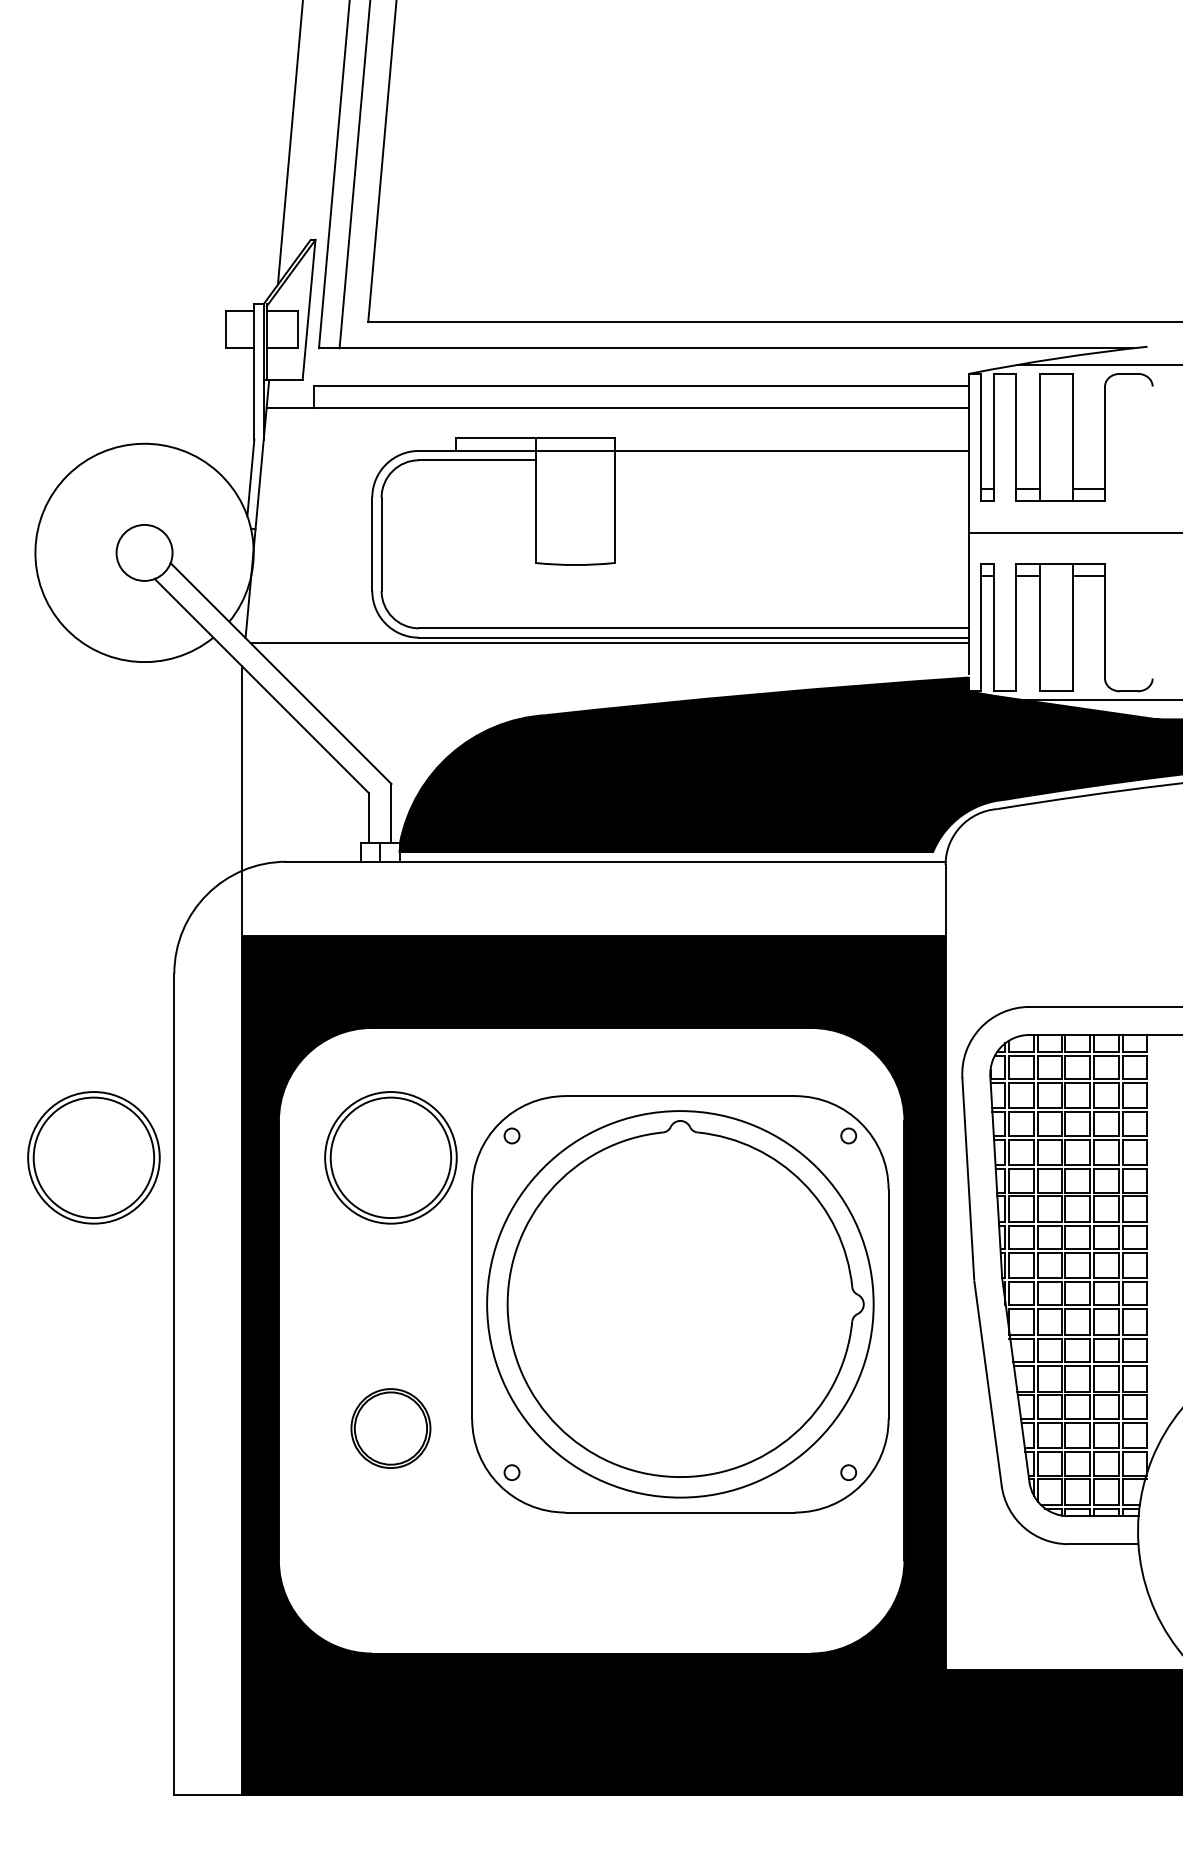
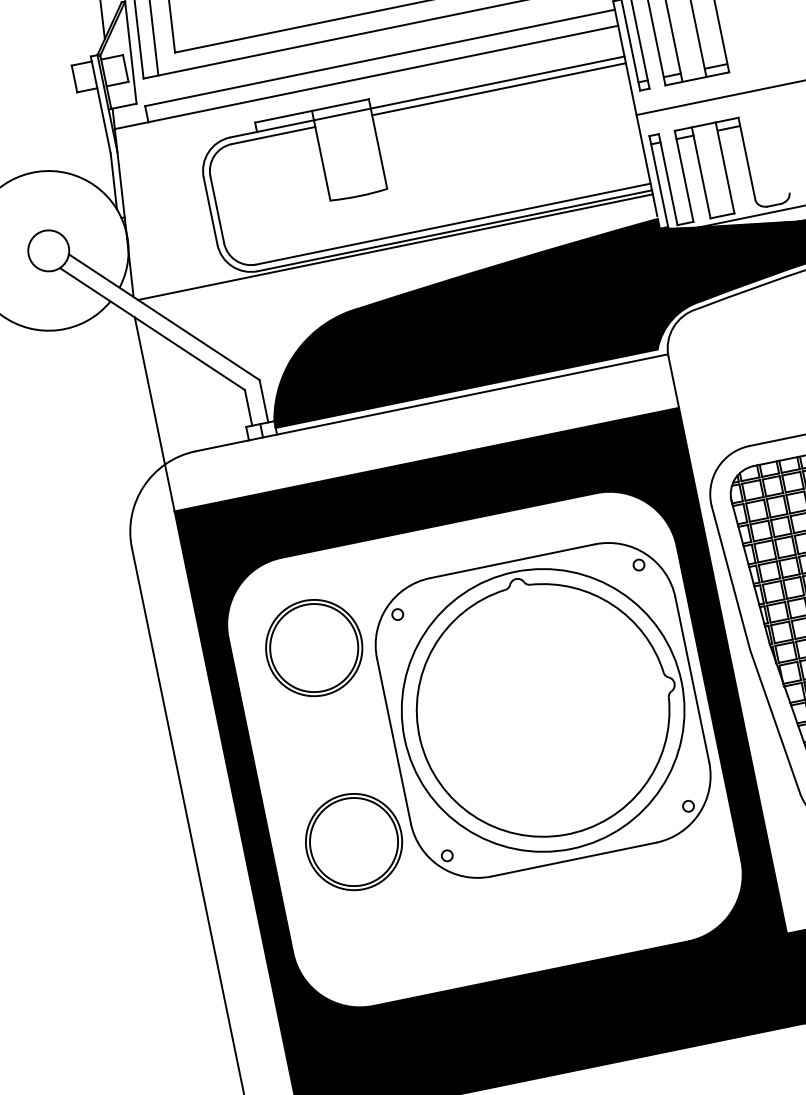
line: (792, 460) -> (499, 89), added
part: (93, 1157) -> (101, 691), removed
part: (390, 1428) -> (353, 842), size x1.67

